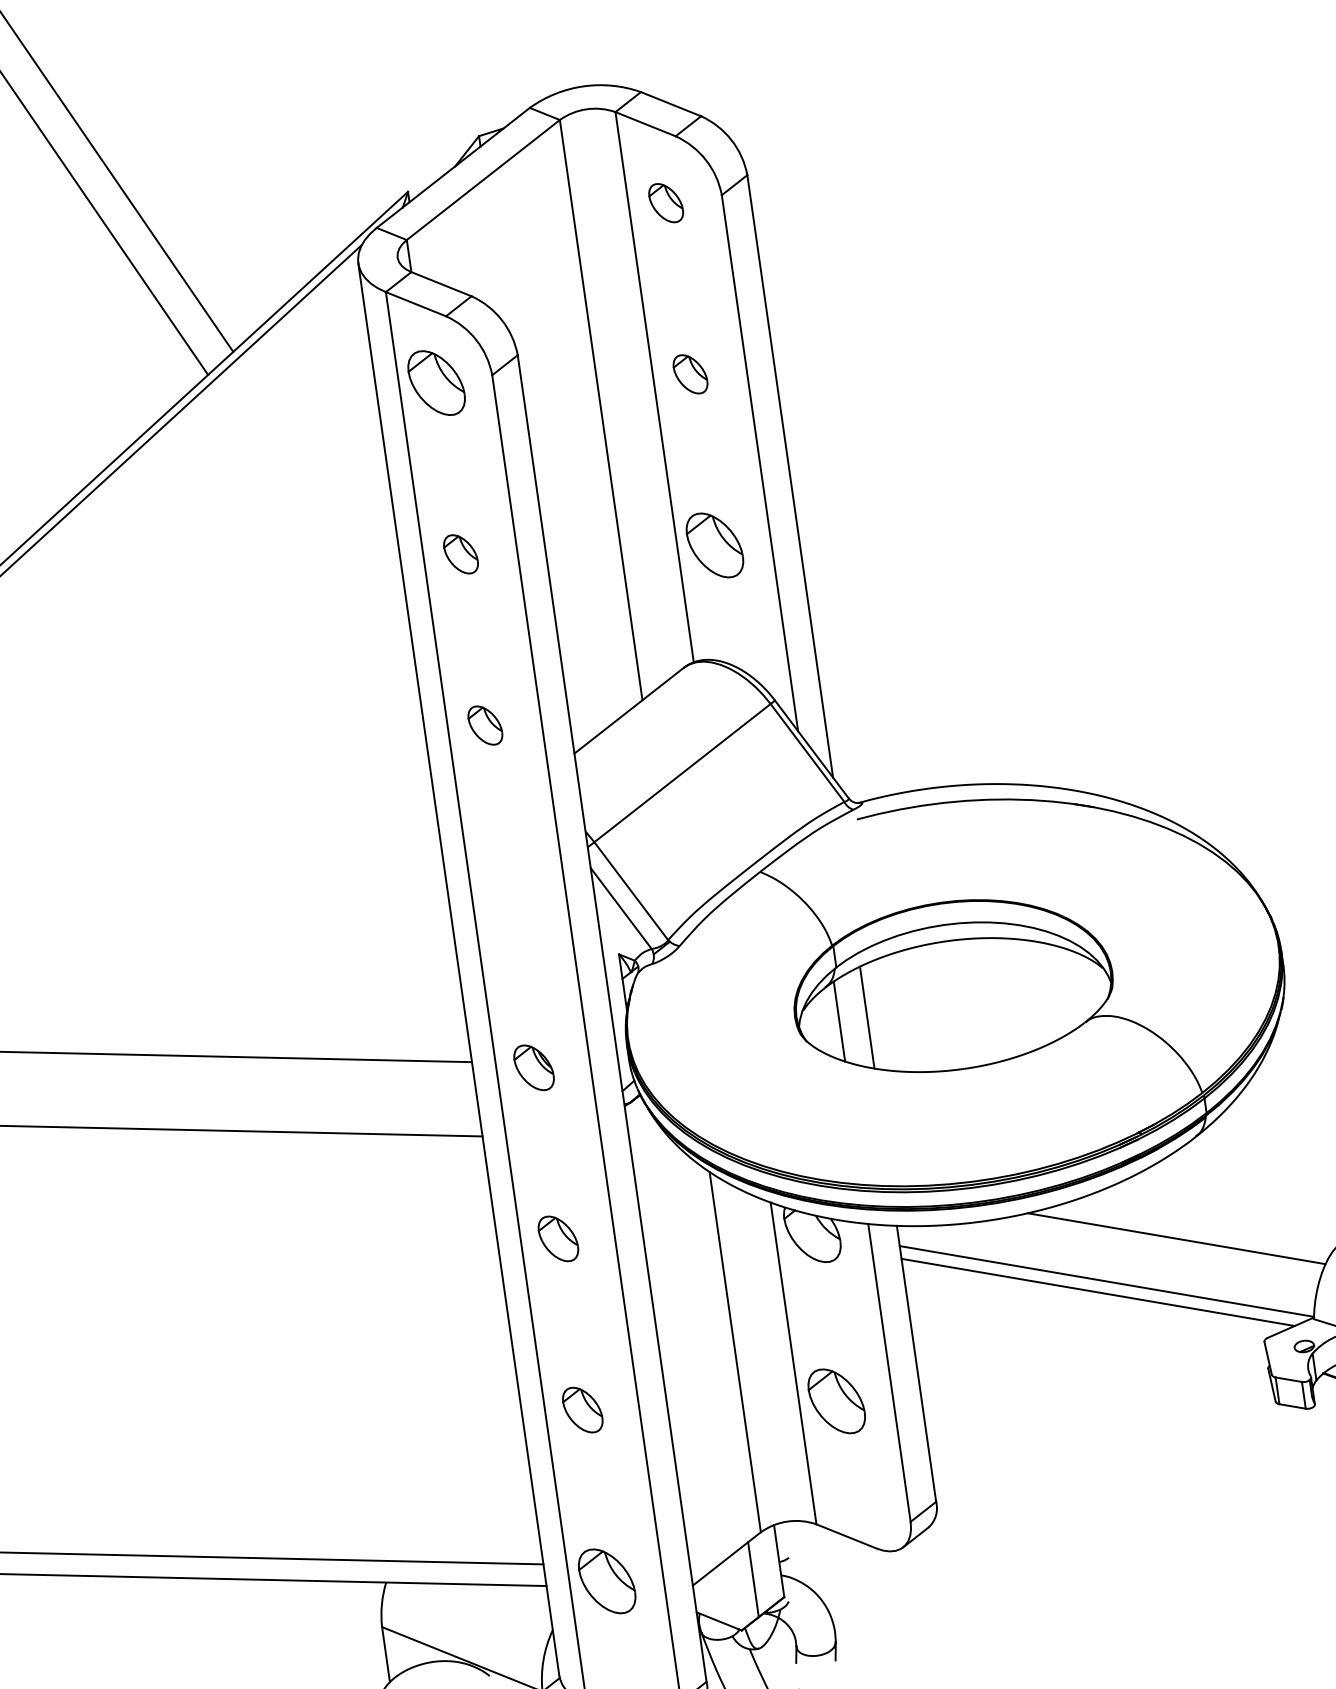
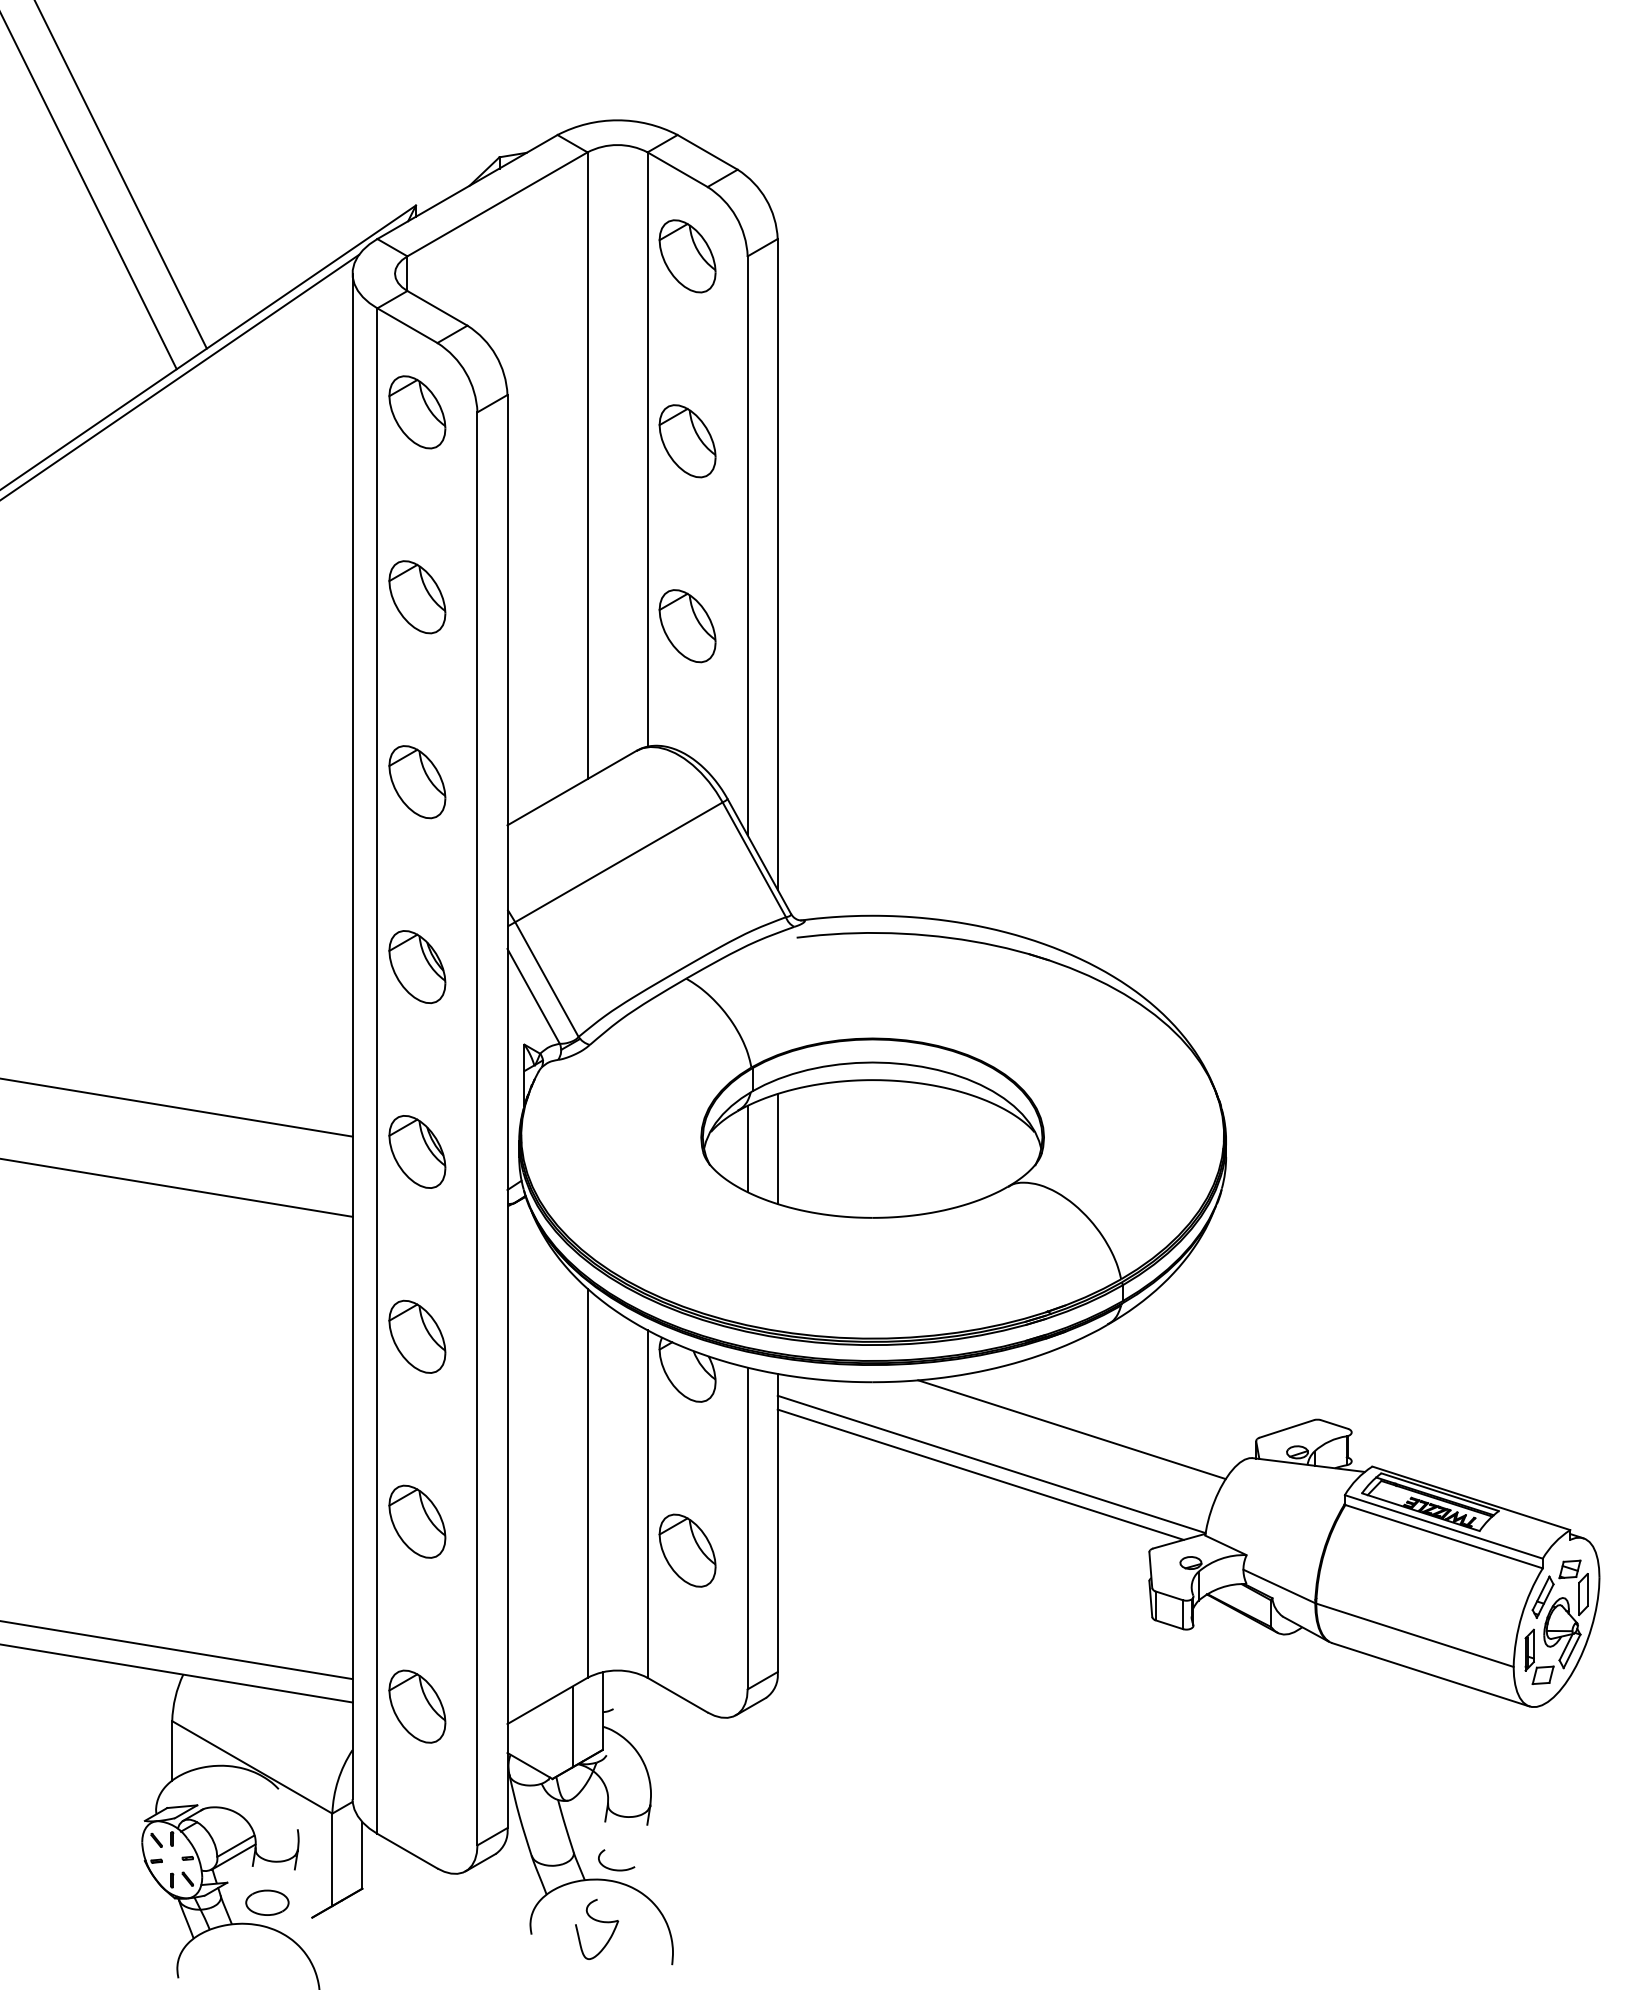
part: (666, 203) -> (687, 256), size x1.67
part: (690, 374) -> (687, 441), size x1.67
part: (461, 554) -> (417, 597), size x1.67
part: (485, 725) -> (417, 782), size x1.67
part: (509, 897) -> (417, 967), added
part: (534, 1067) -> (417, 1151), size x1.43
part: (558, 1238) -> (417, 1336), size x1.43
part: (582, 1409) -> (417, 1521), size x1.43

